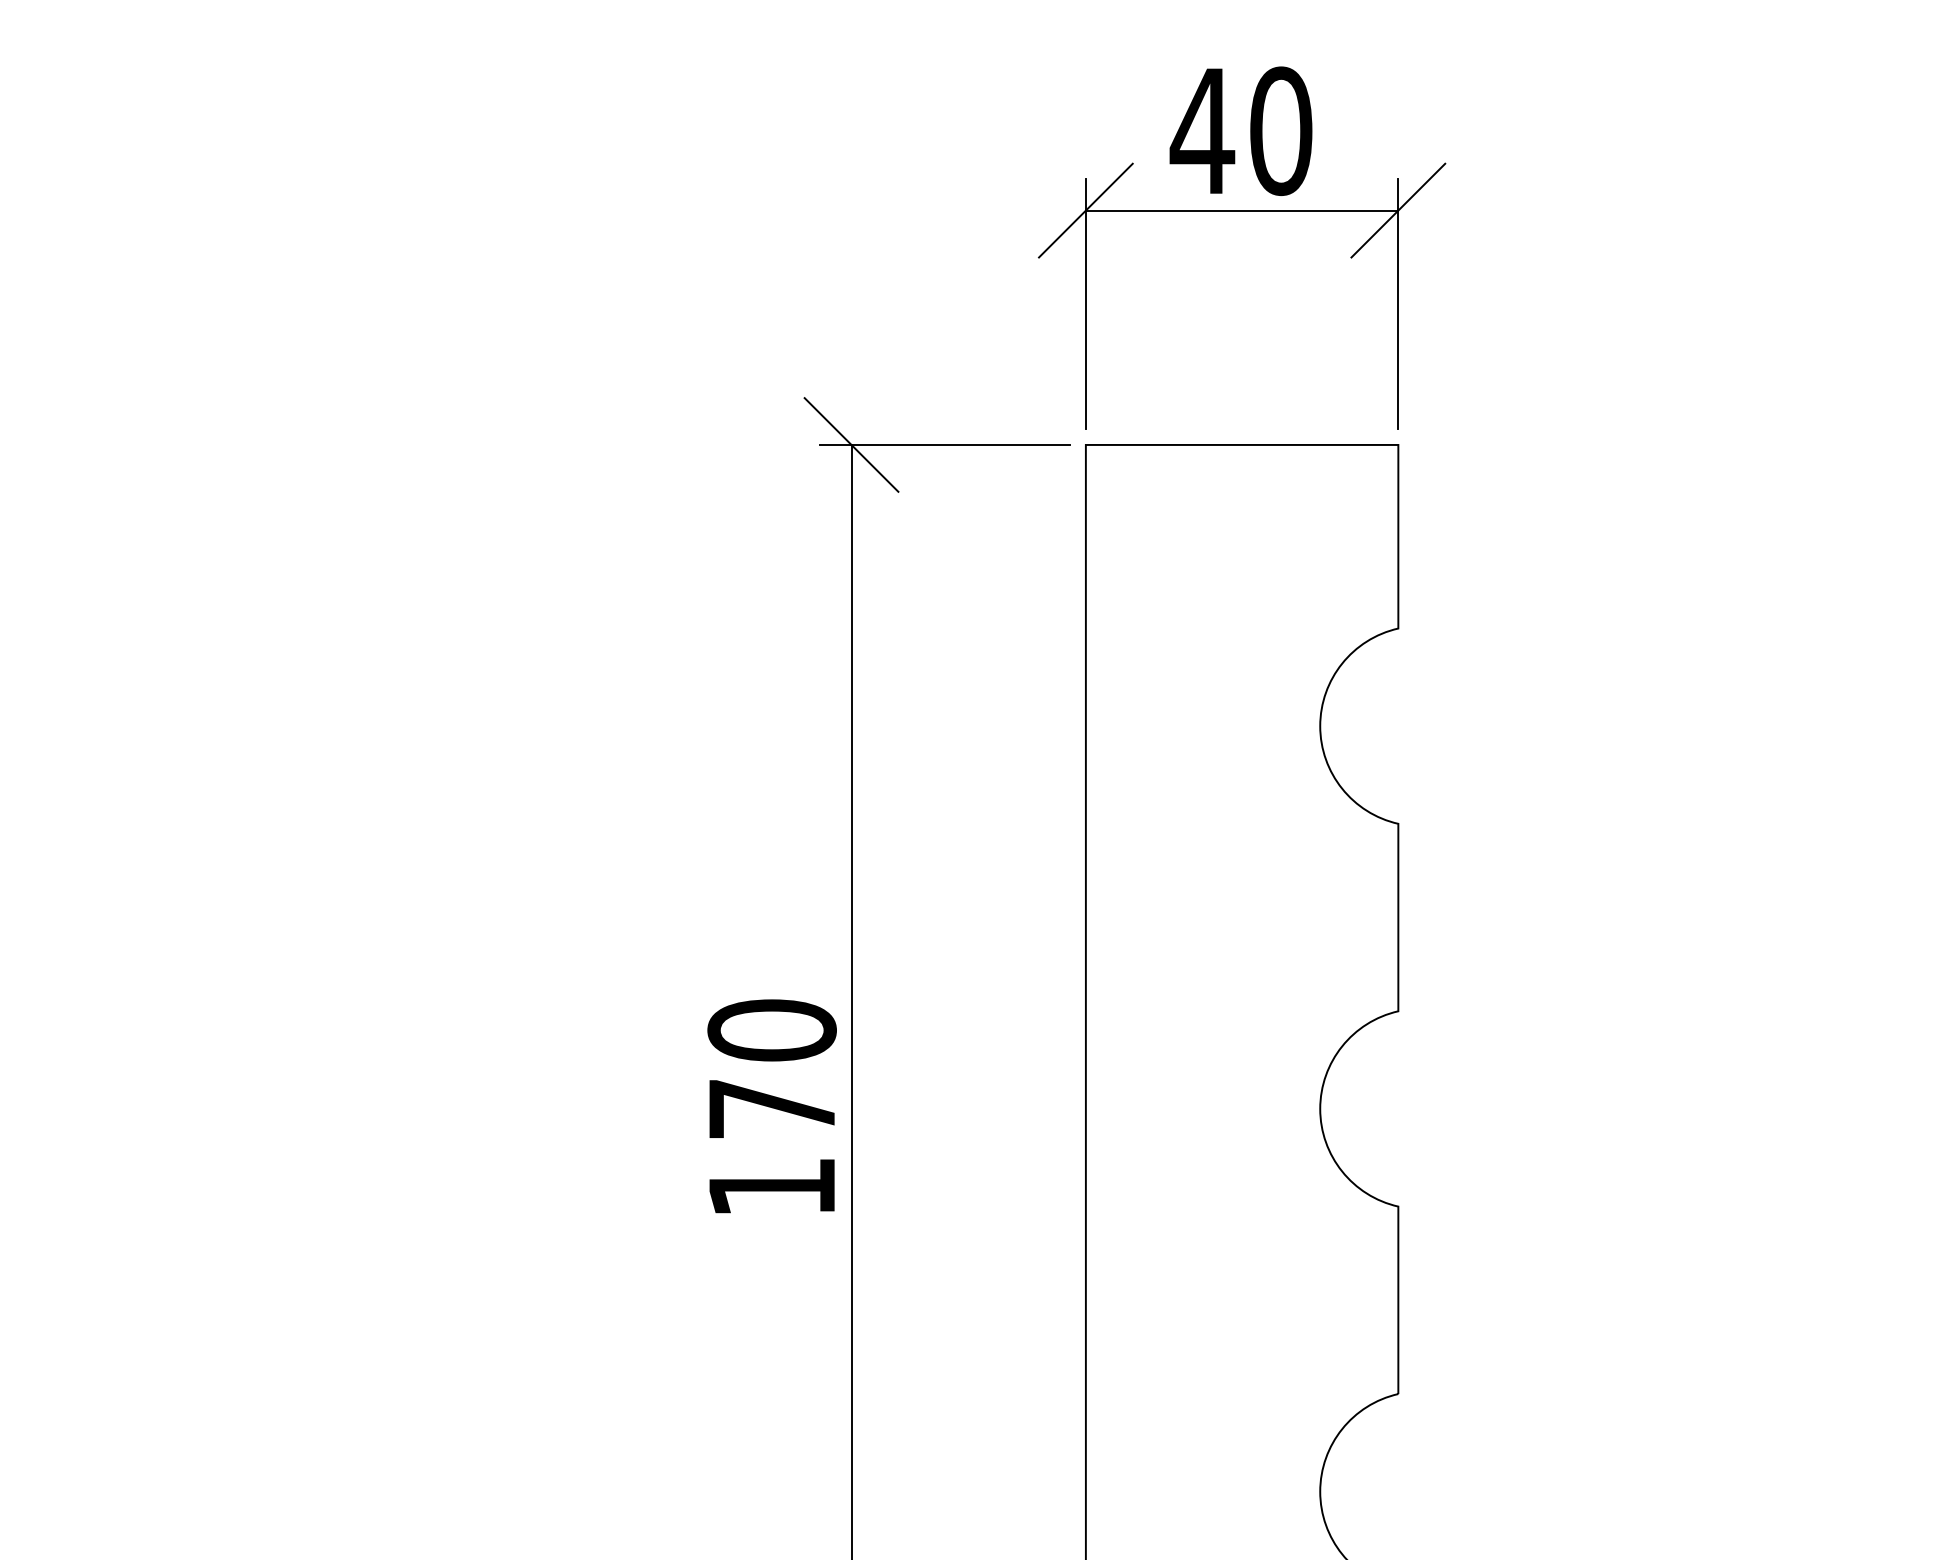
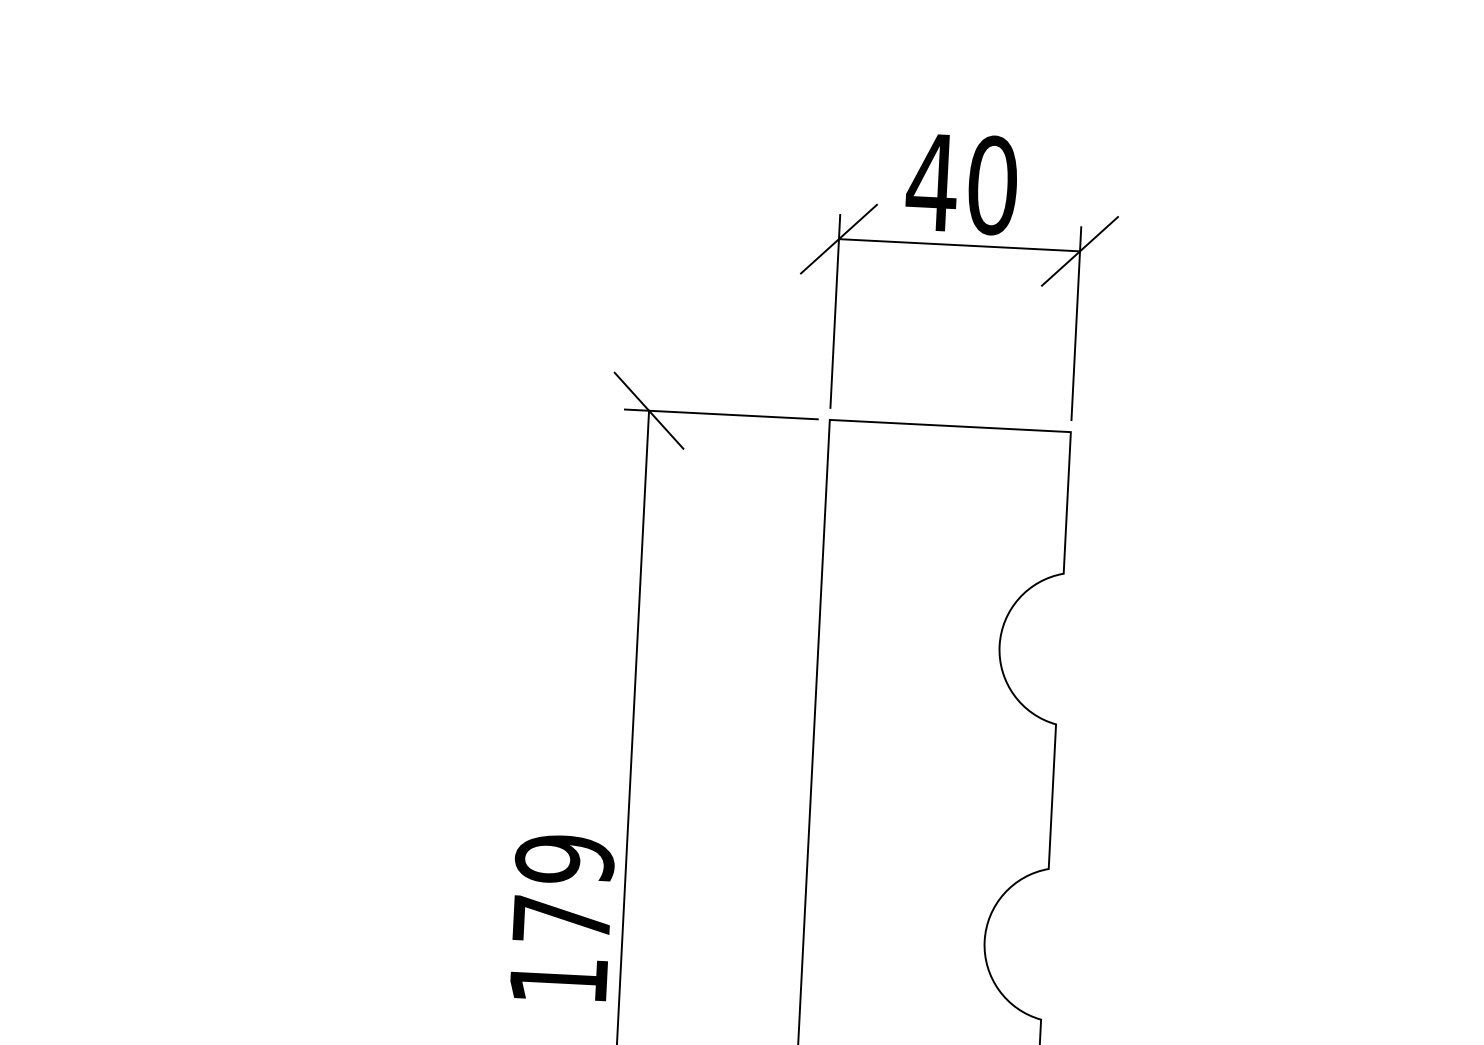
text: (771, 1030) -> (564, 859), 170 -> 179

